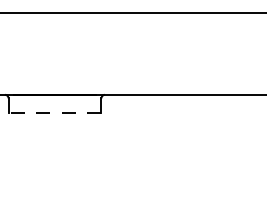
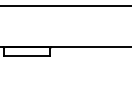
line: (55, 112) -> (27, 55), dashed -> solid

